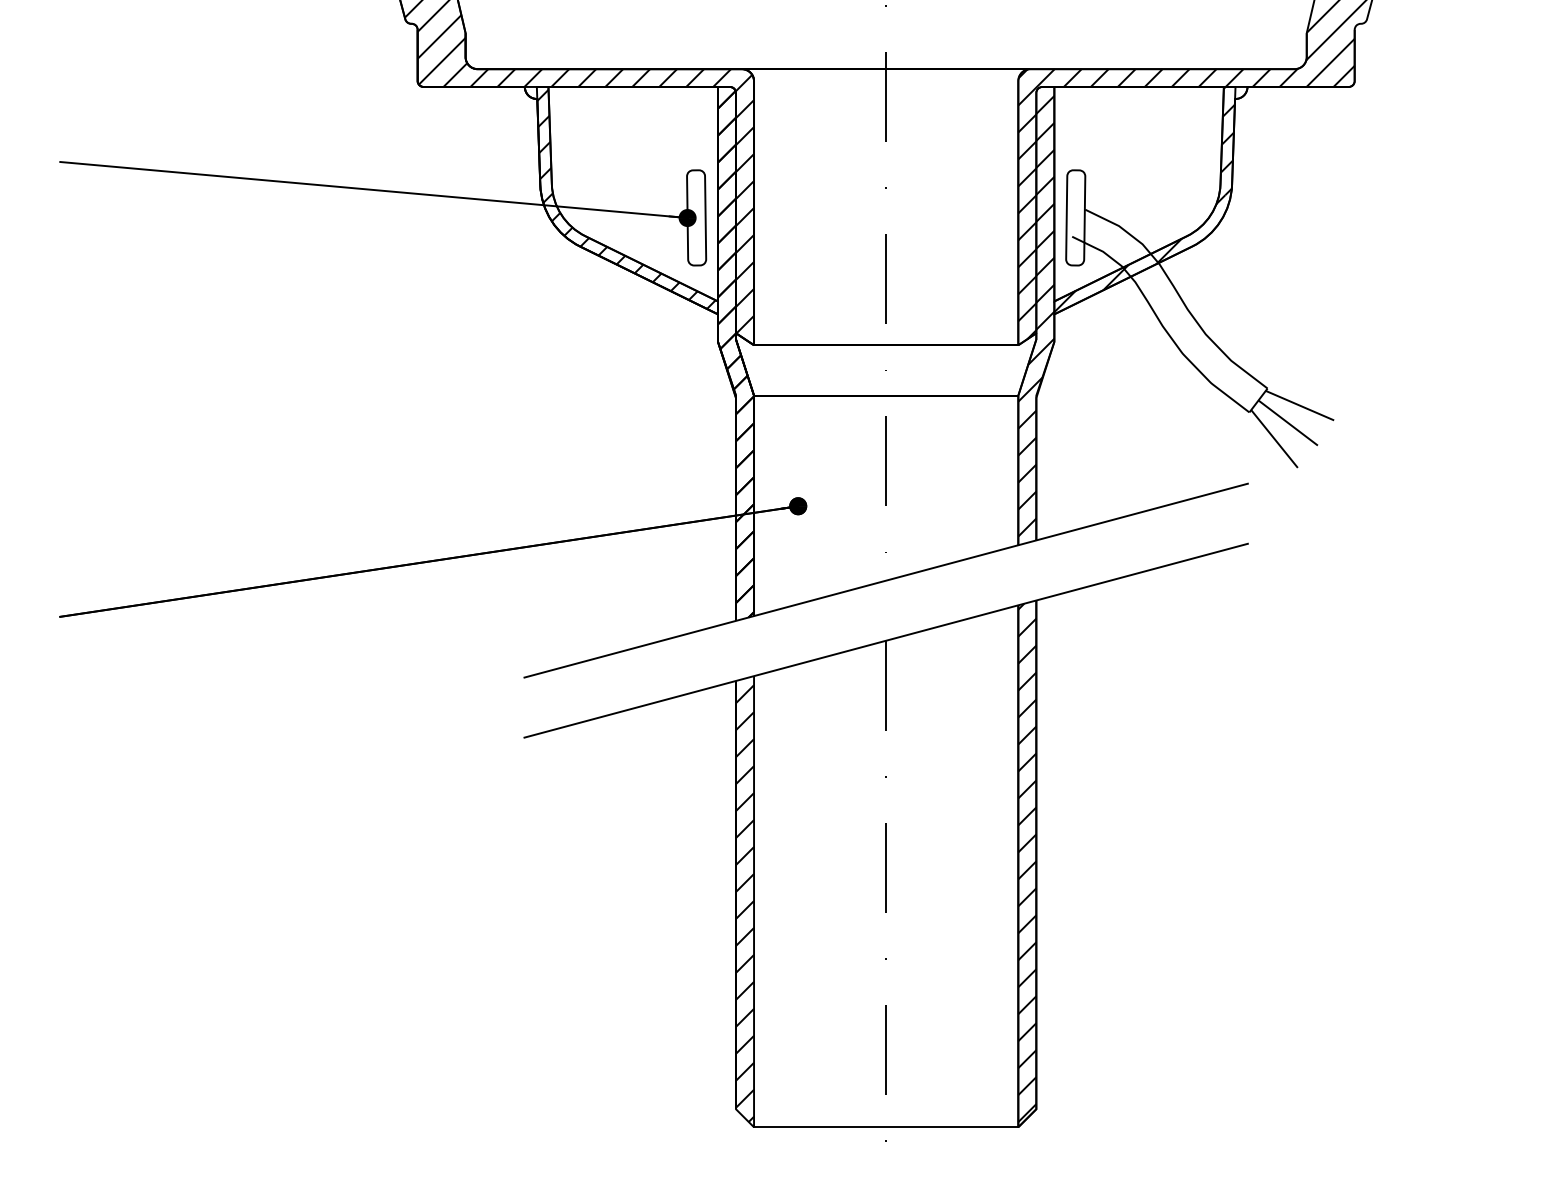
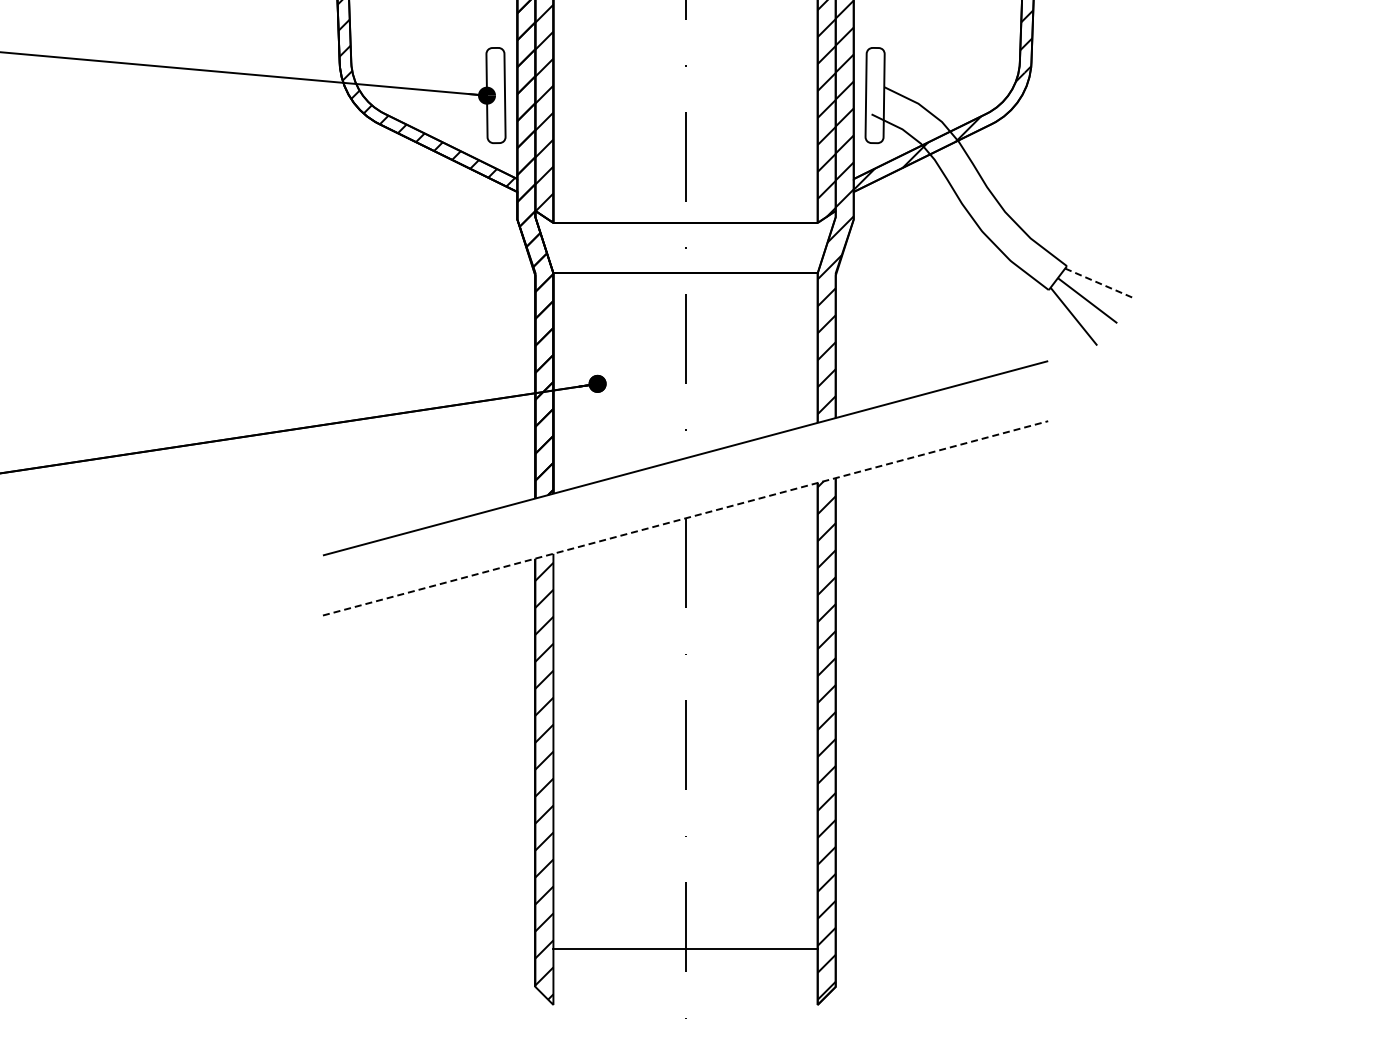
line: (1300, 405) -> (1099, 283), solid -> dashed
line: (886, 640) -> (685, 518), solid -> dashed
line: (886, 1127) -> (685, 949), moved

